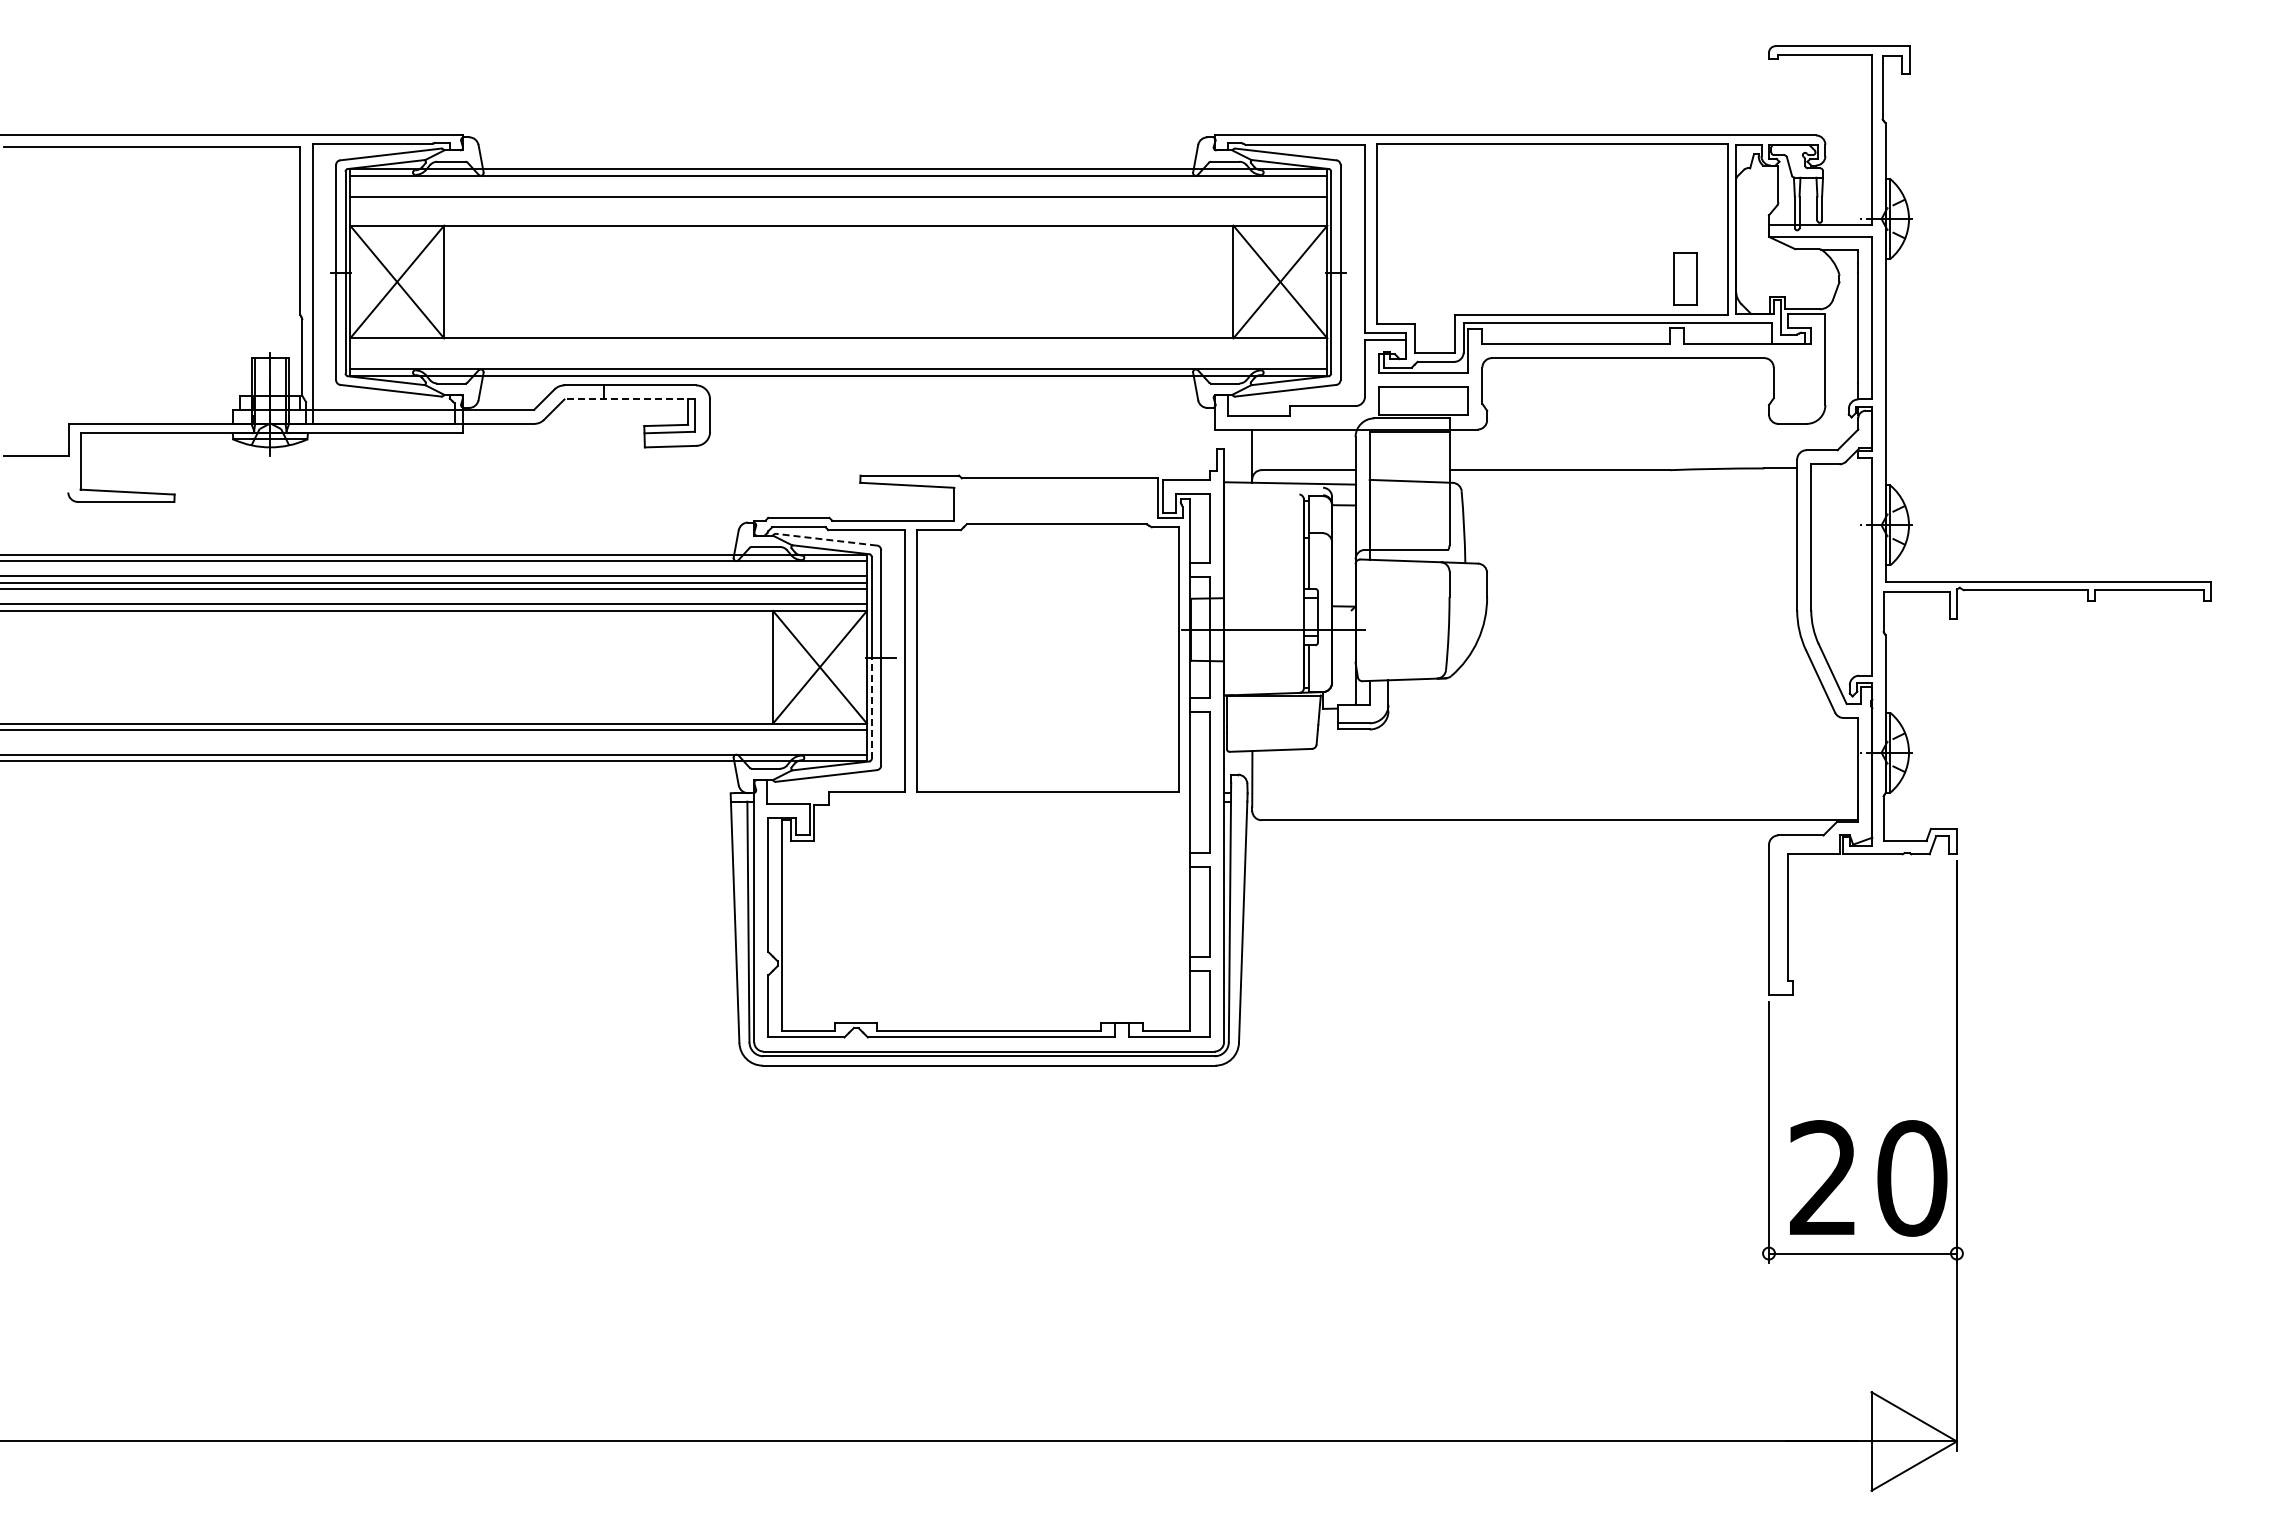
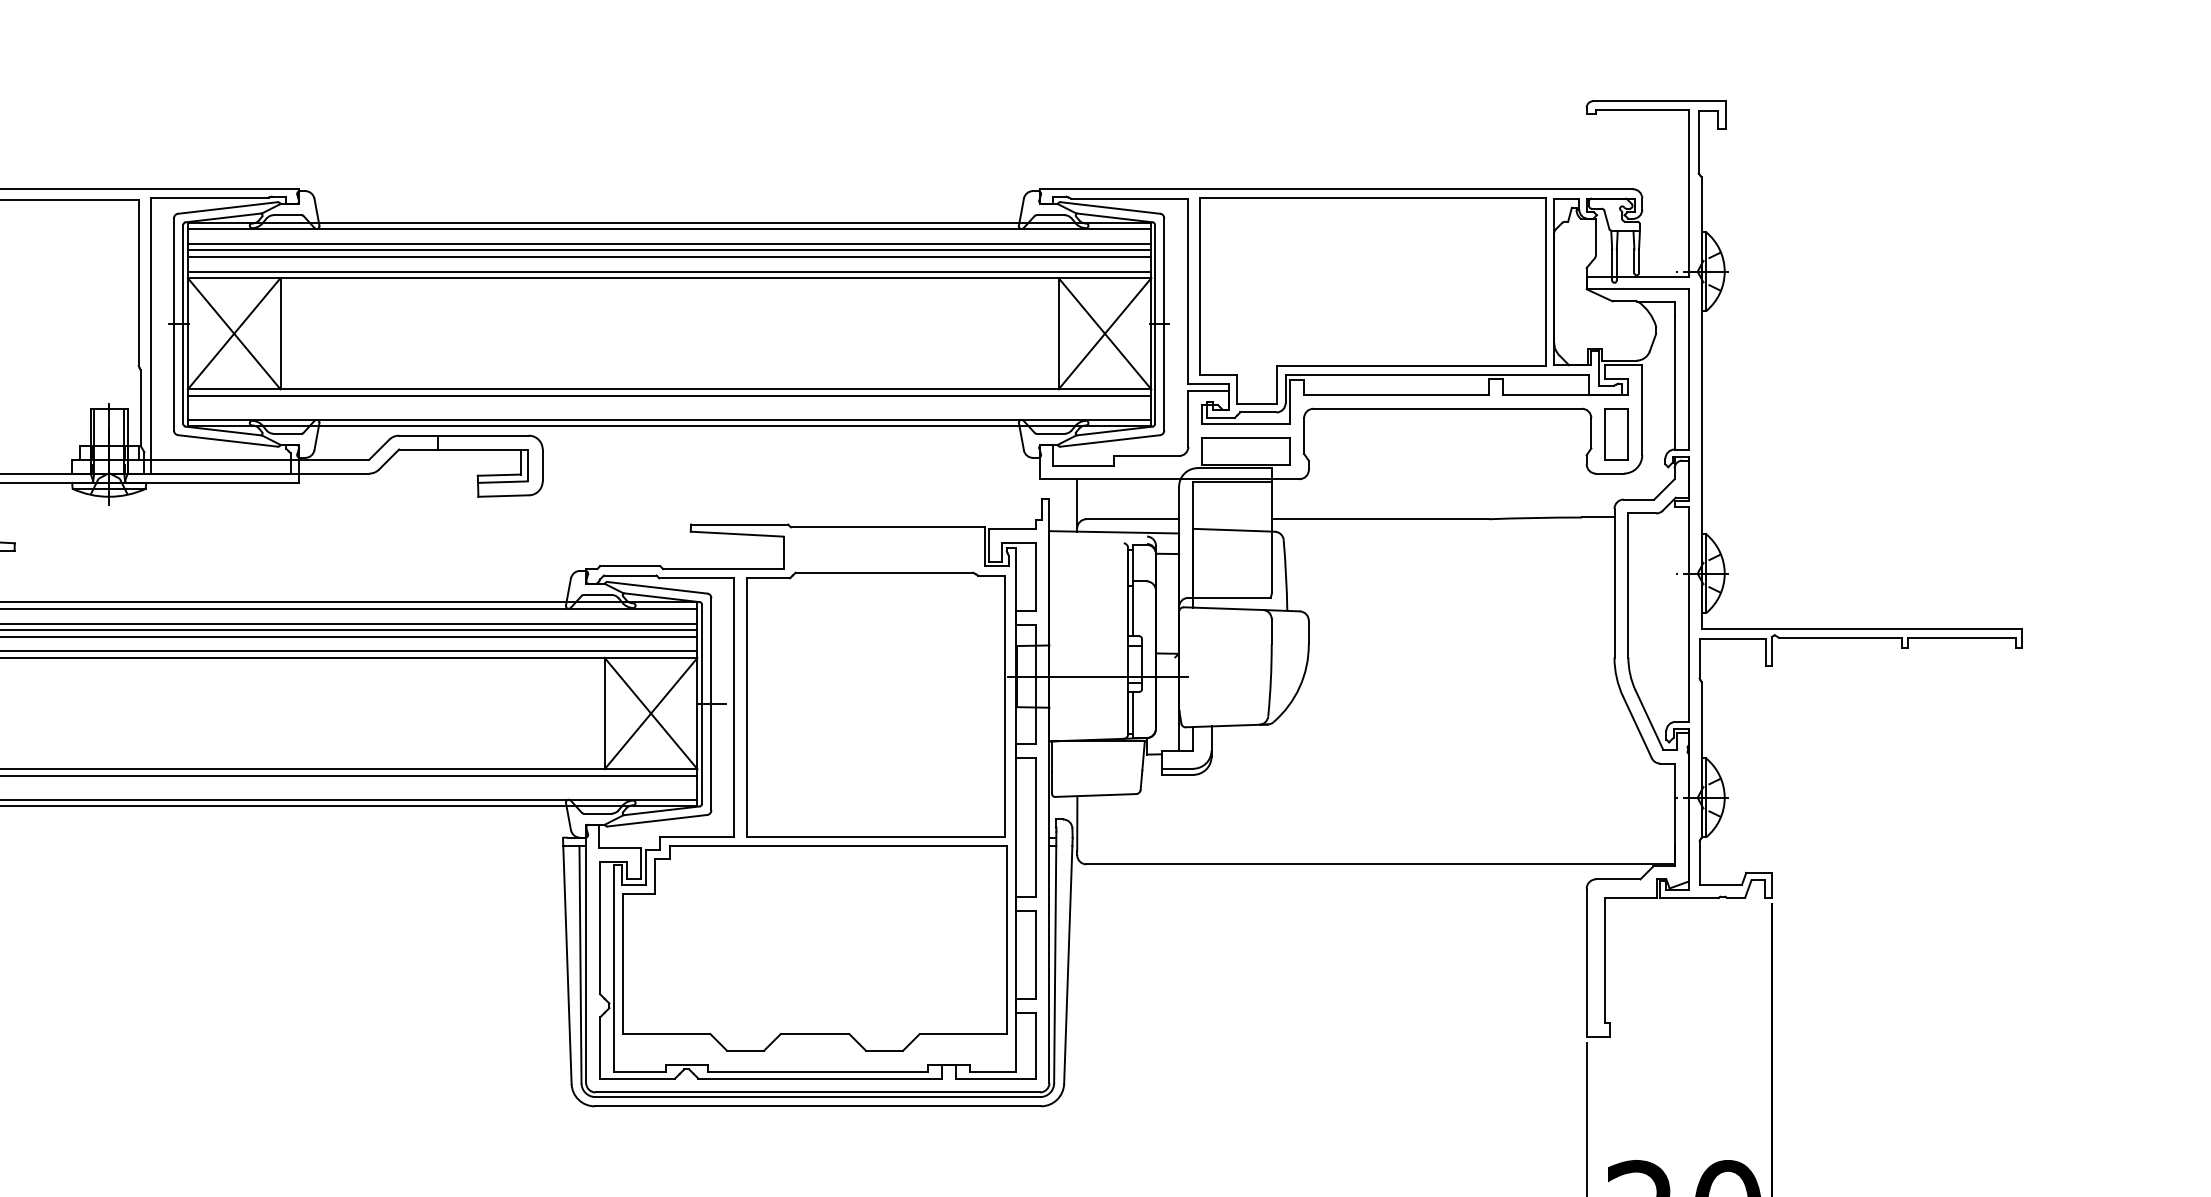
line: (838, 190) -> (669, 243), added
line: (838, 204) -> (669, 257), added
line: (838, 219) -> (669, 272), added
part: (1685, 278) -> (1616, 433), moved
line: (838, 344) -> (669, 395), added
line: (629, 399) -> (463, 449), dashed -> solid
line: (826, 539) -> (657, 587), dashed -> solid
line: (871, 707) -> (701, 753), dashed -> solid
part: (986, 905) -> (815, 948), added

